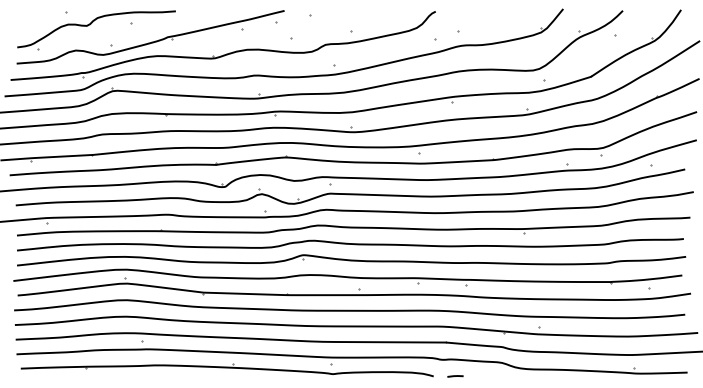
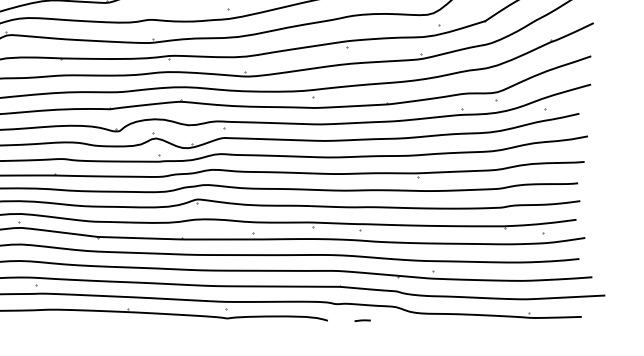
line: (455, 376) -> (362, 320), moved

